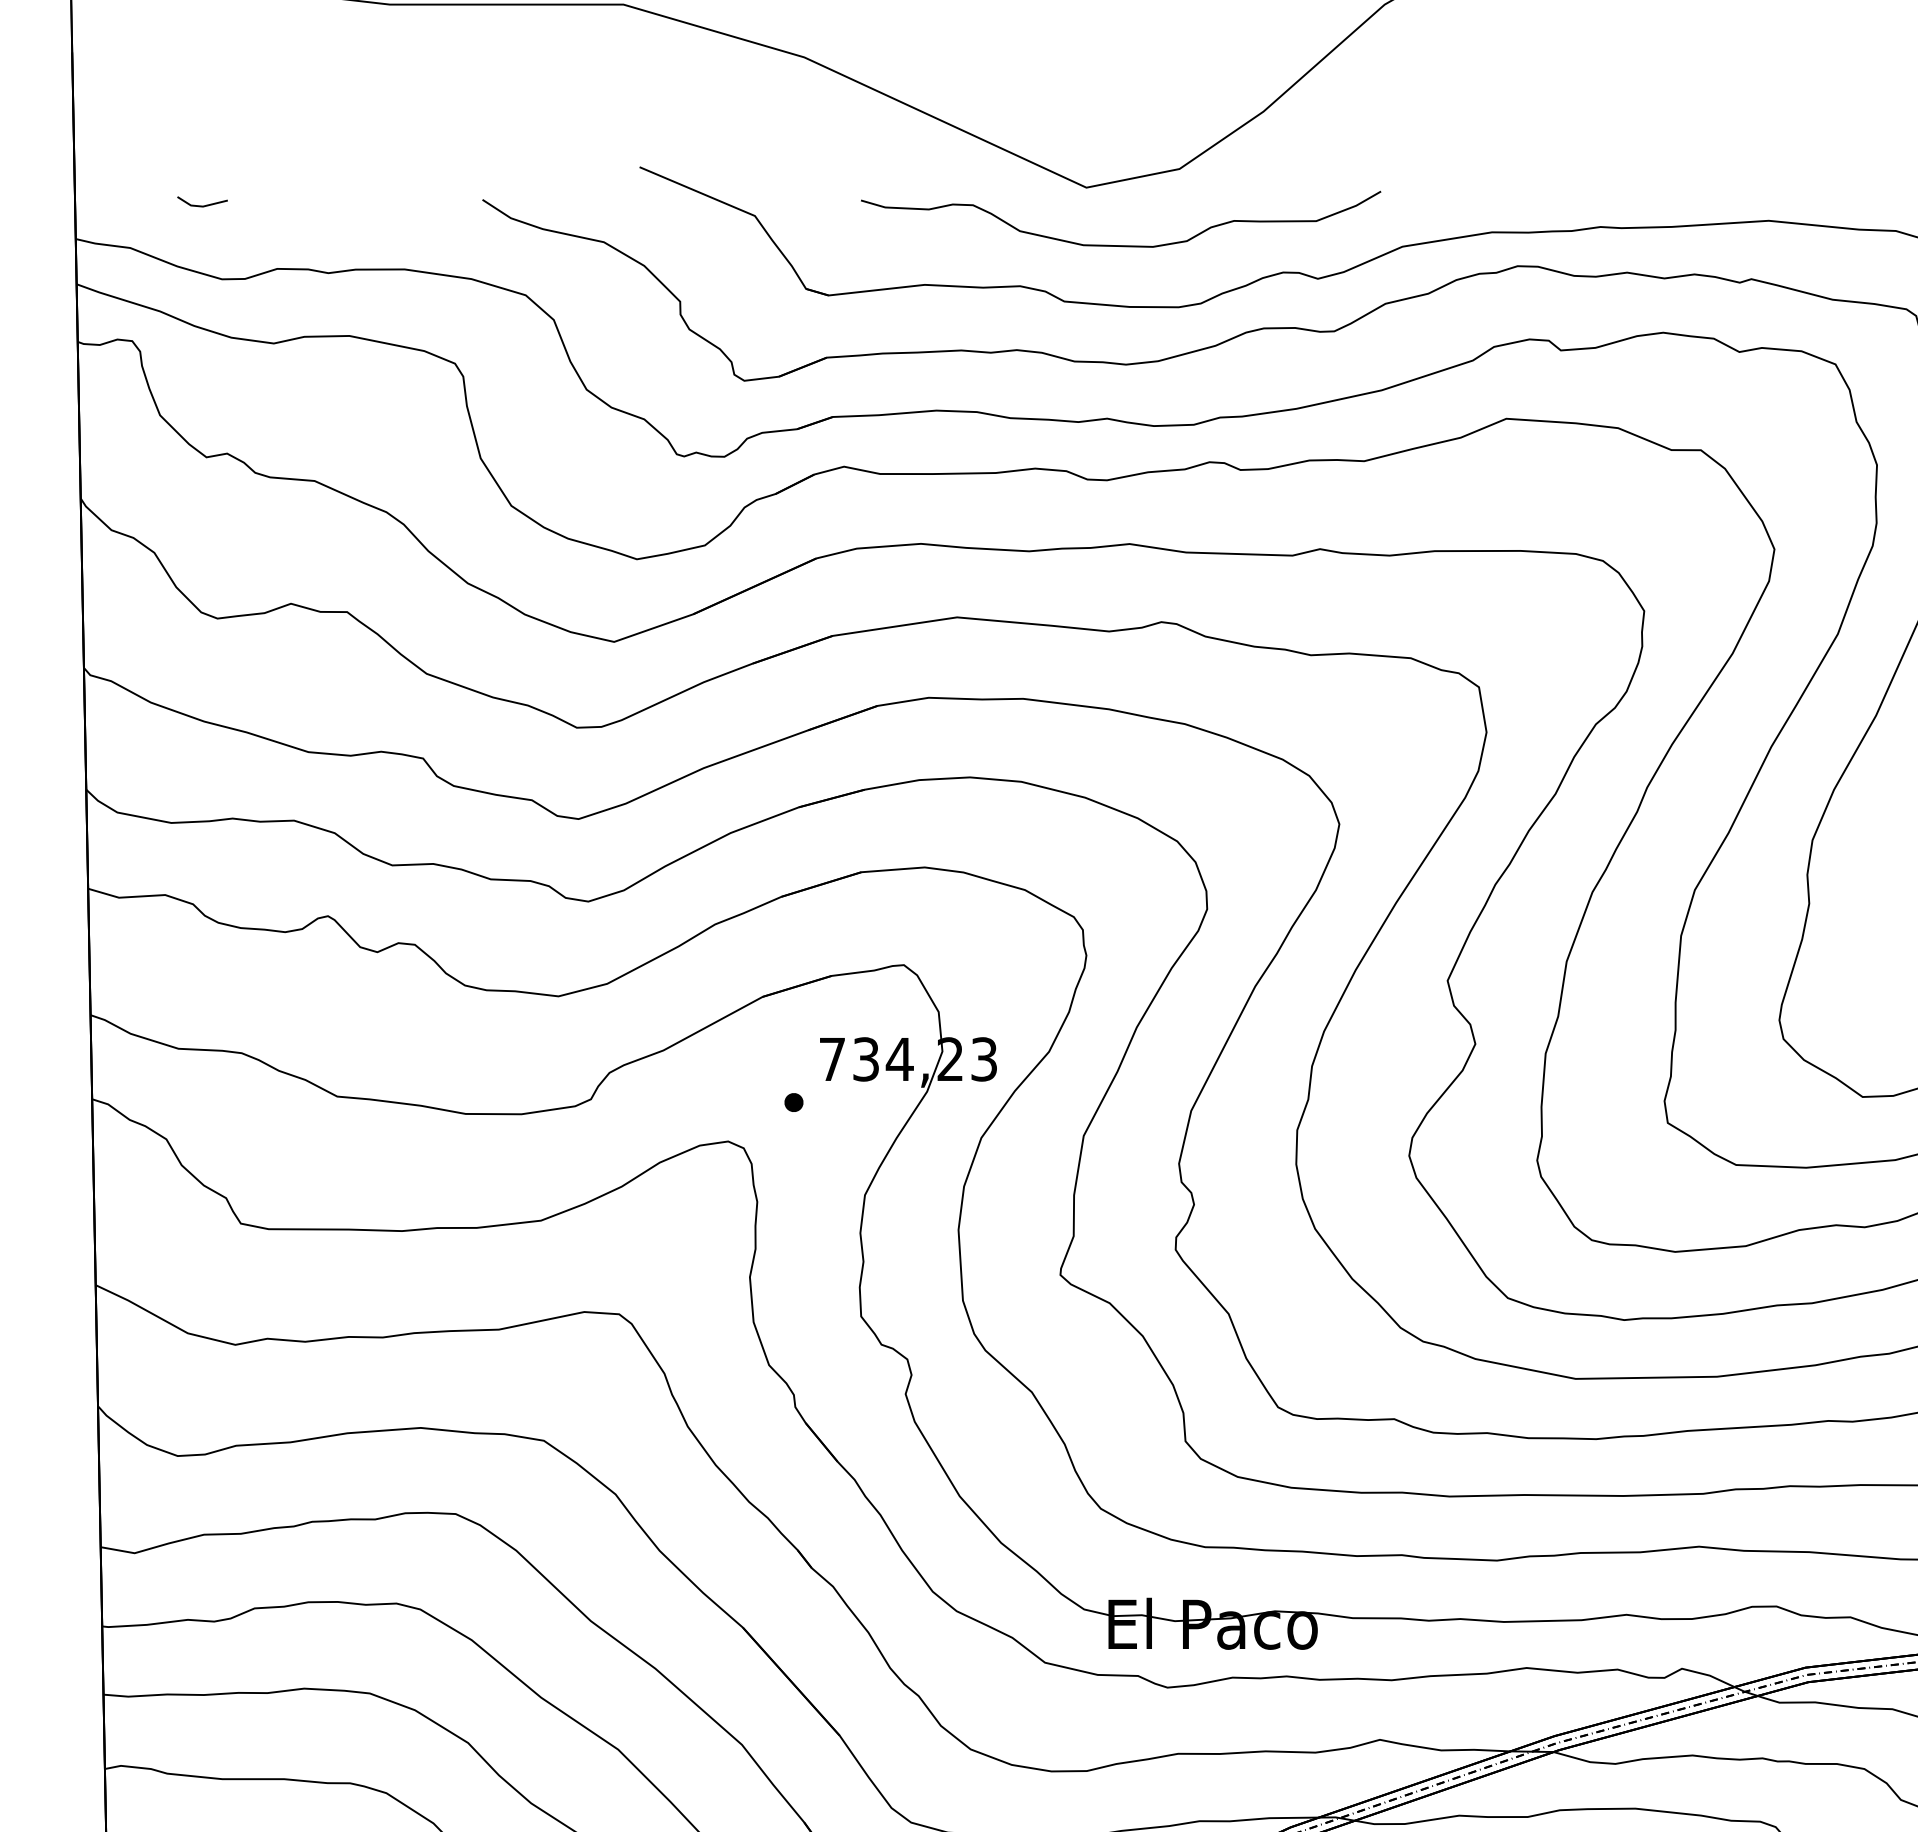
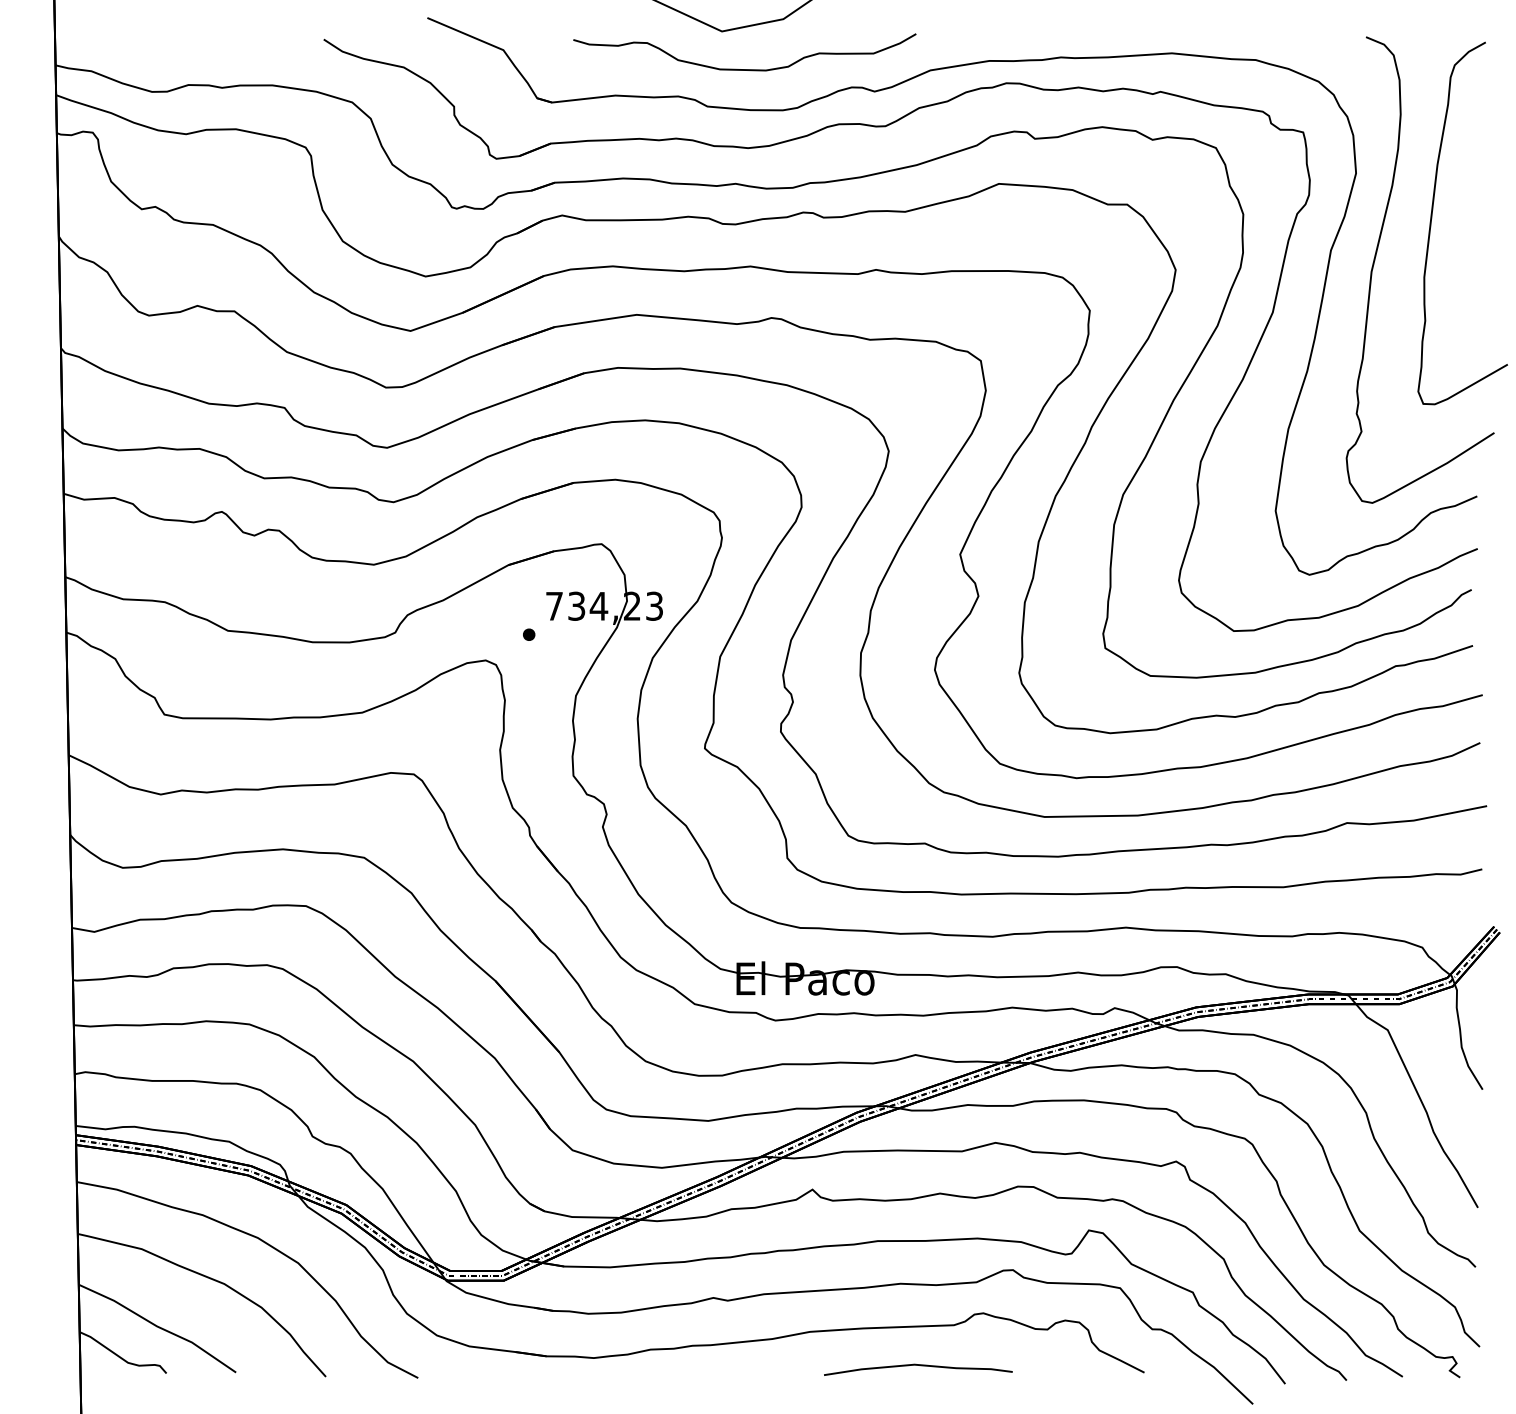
line: (200, 204) -> (137, 42), removed

